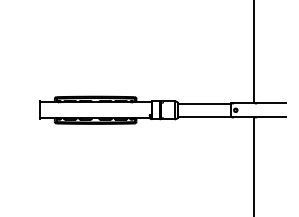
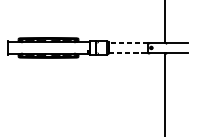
line: (204, 103) -> (128, 42), solid -> dashed
line: (205, 116) -> (129, 52), solid -> dashed

